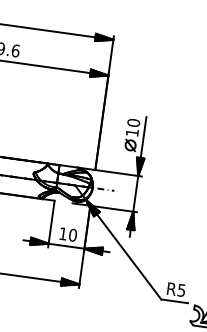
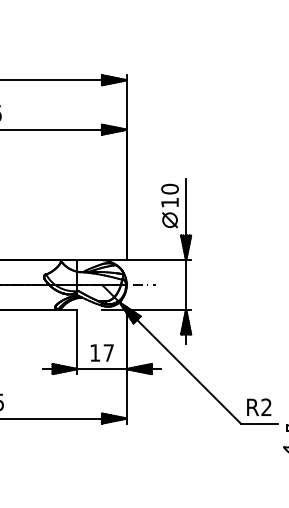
text: (72, 234) -> (108, 352), 10 -> 17
text: (181, 290) -> (266, 407), R5 -> R2

